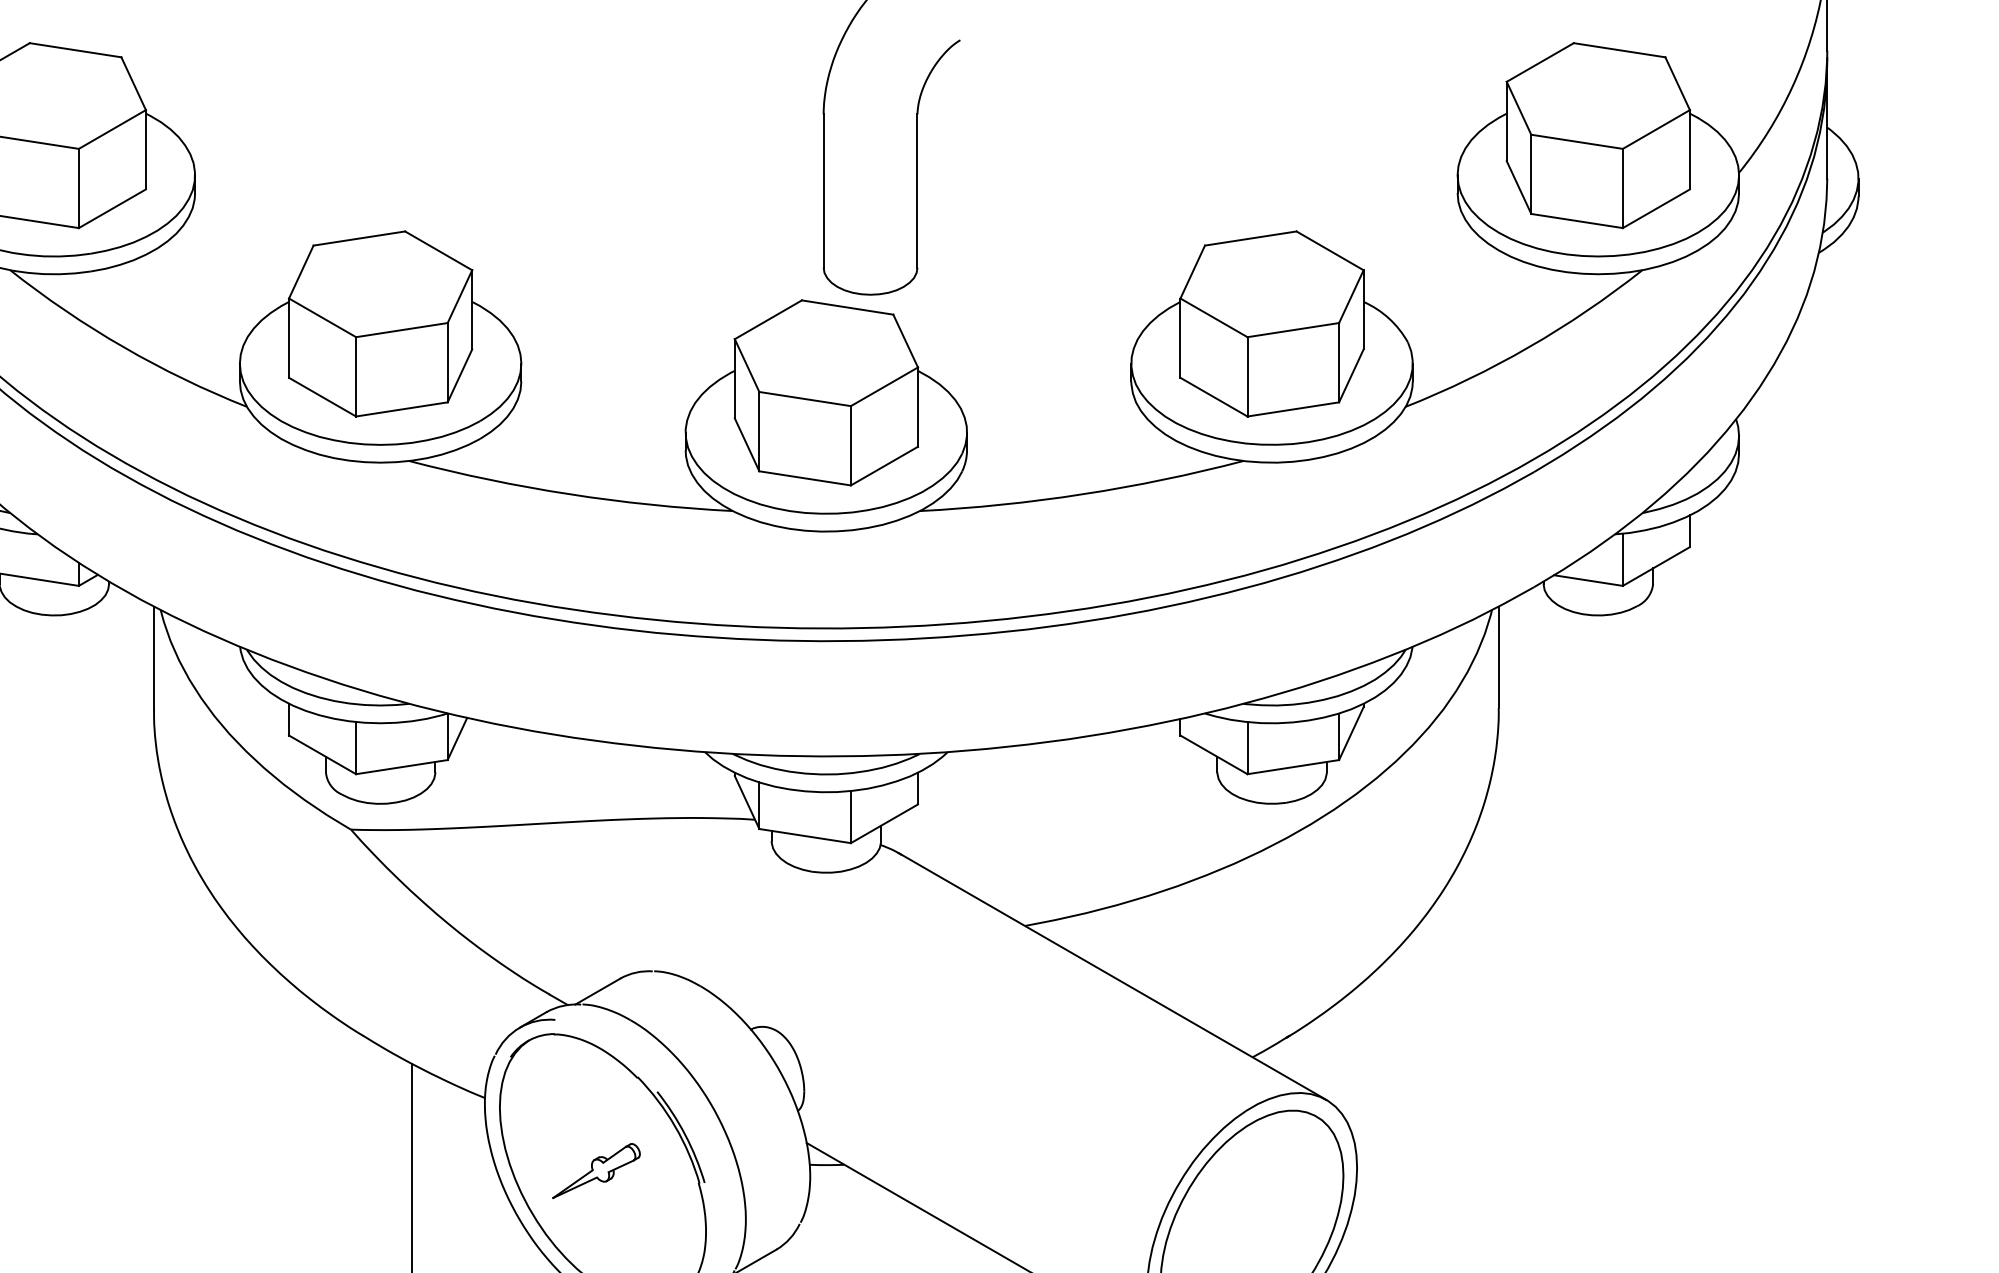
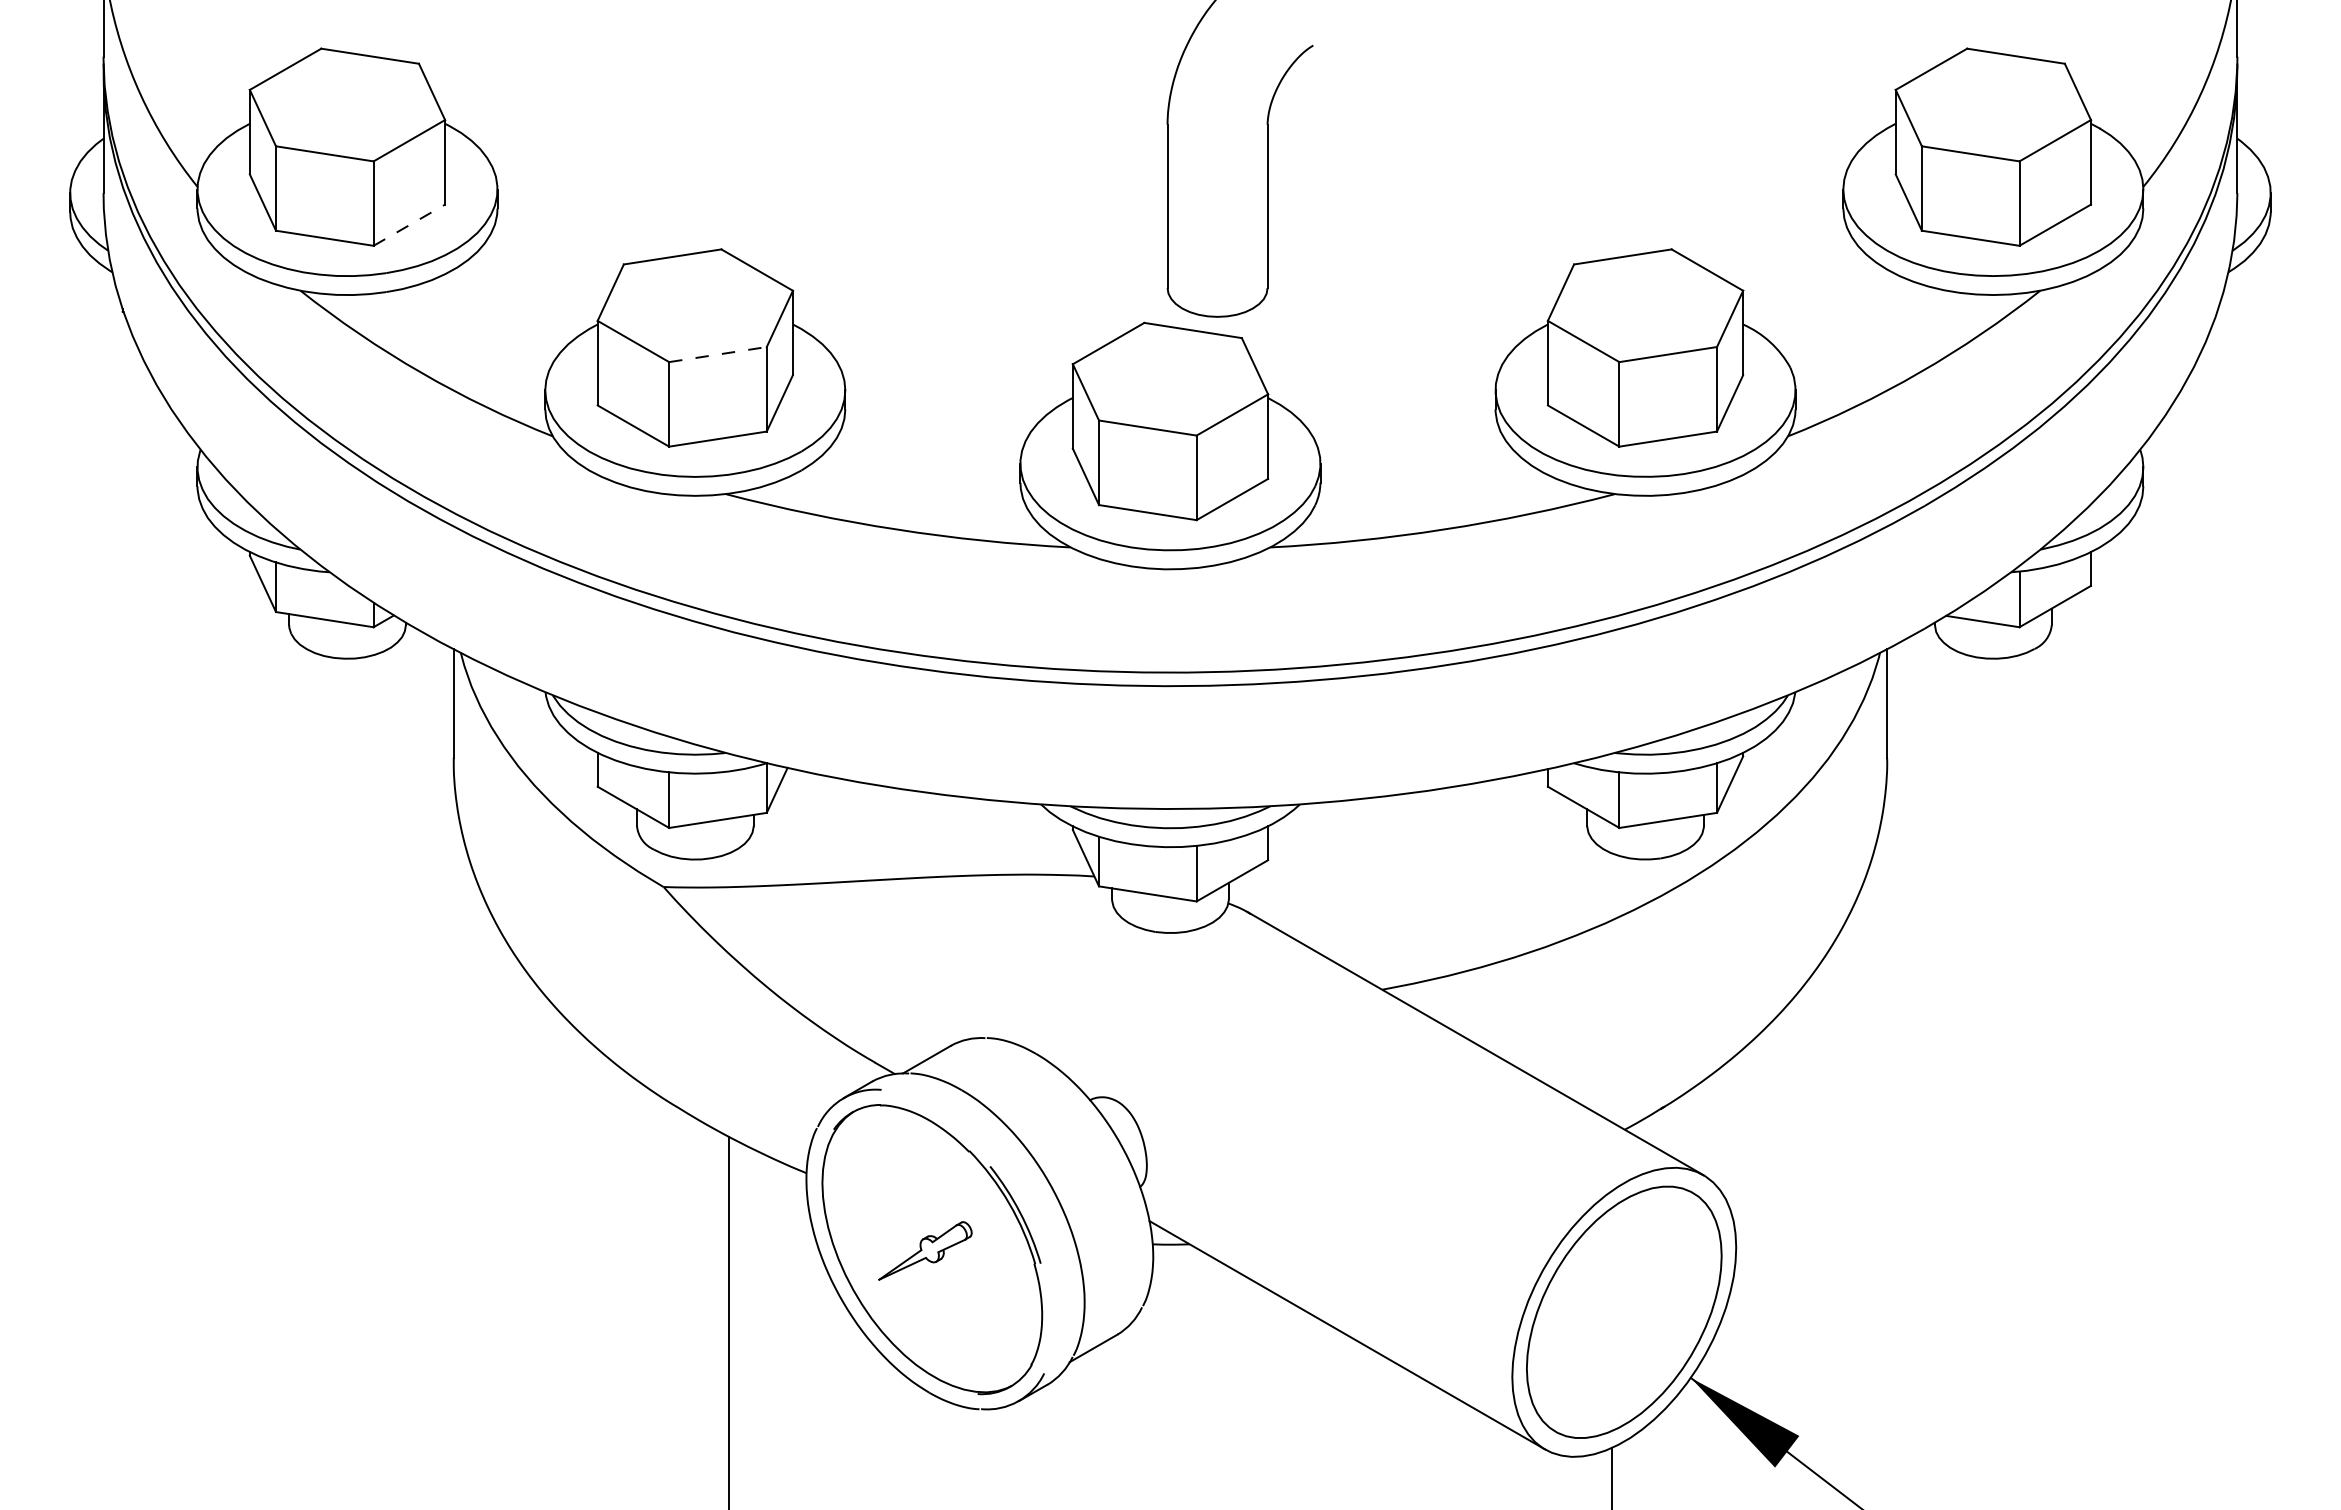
line: (112, 208) -> (409, 224), solid -> dashed
line: (402, 330) -> (718, 354), solid -> dashed

